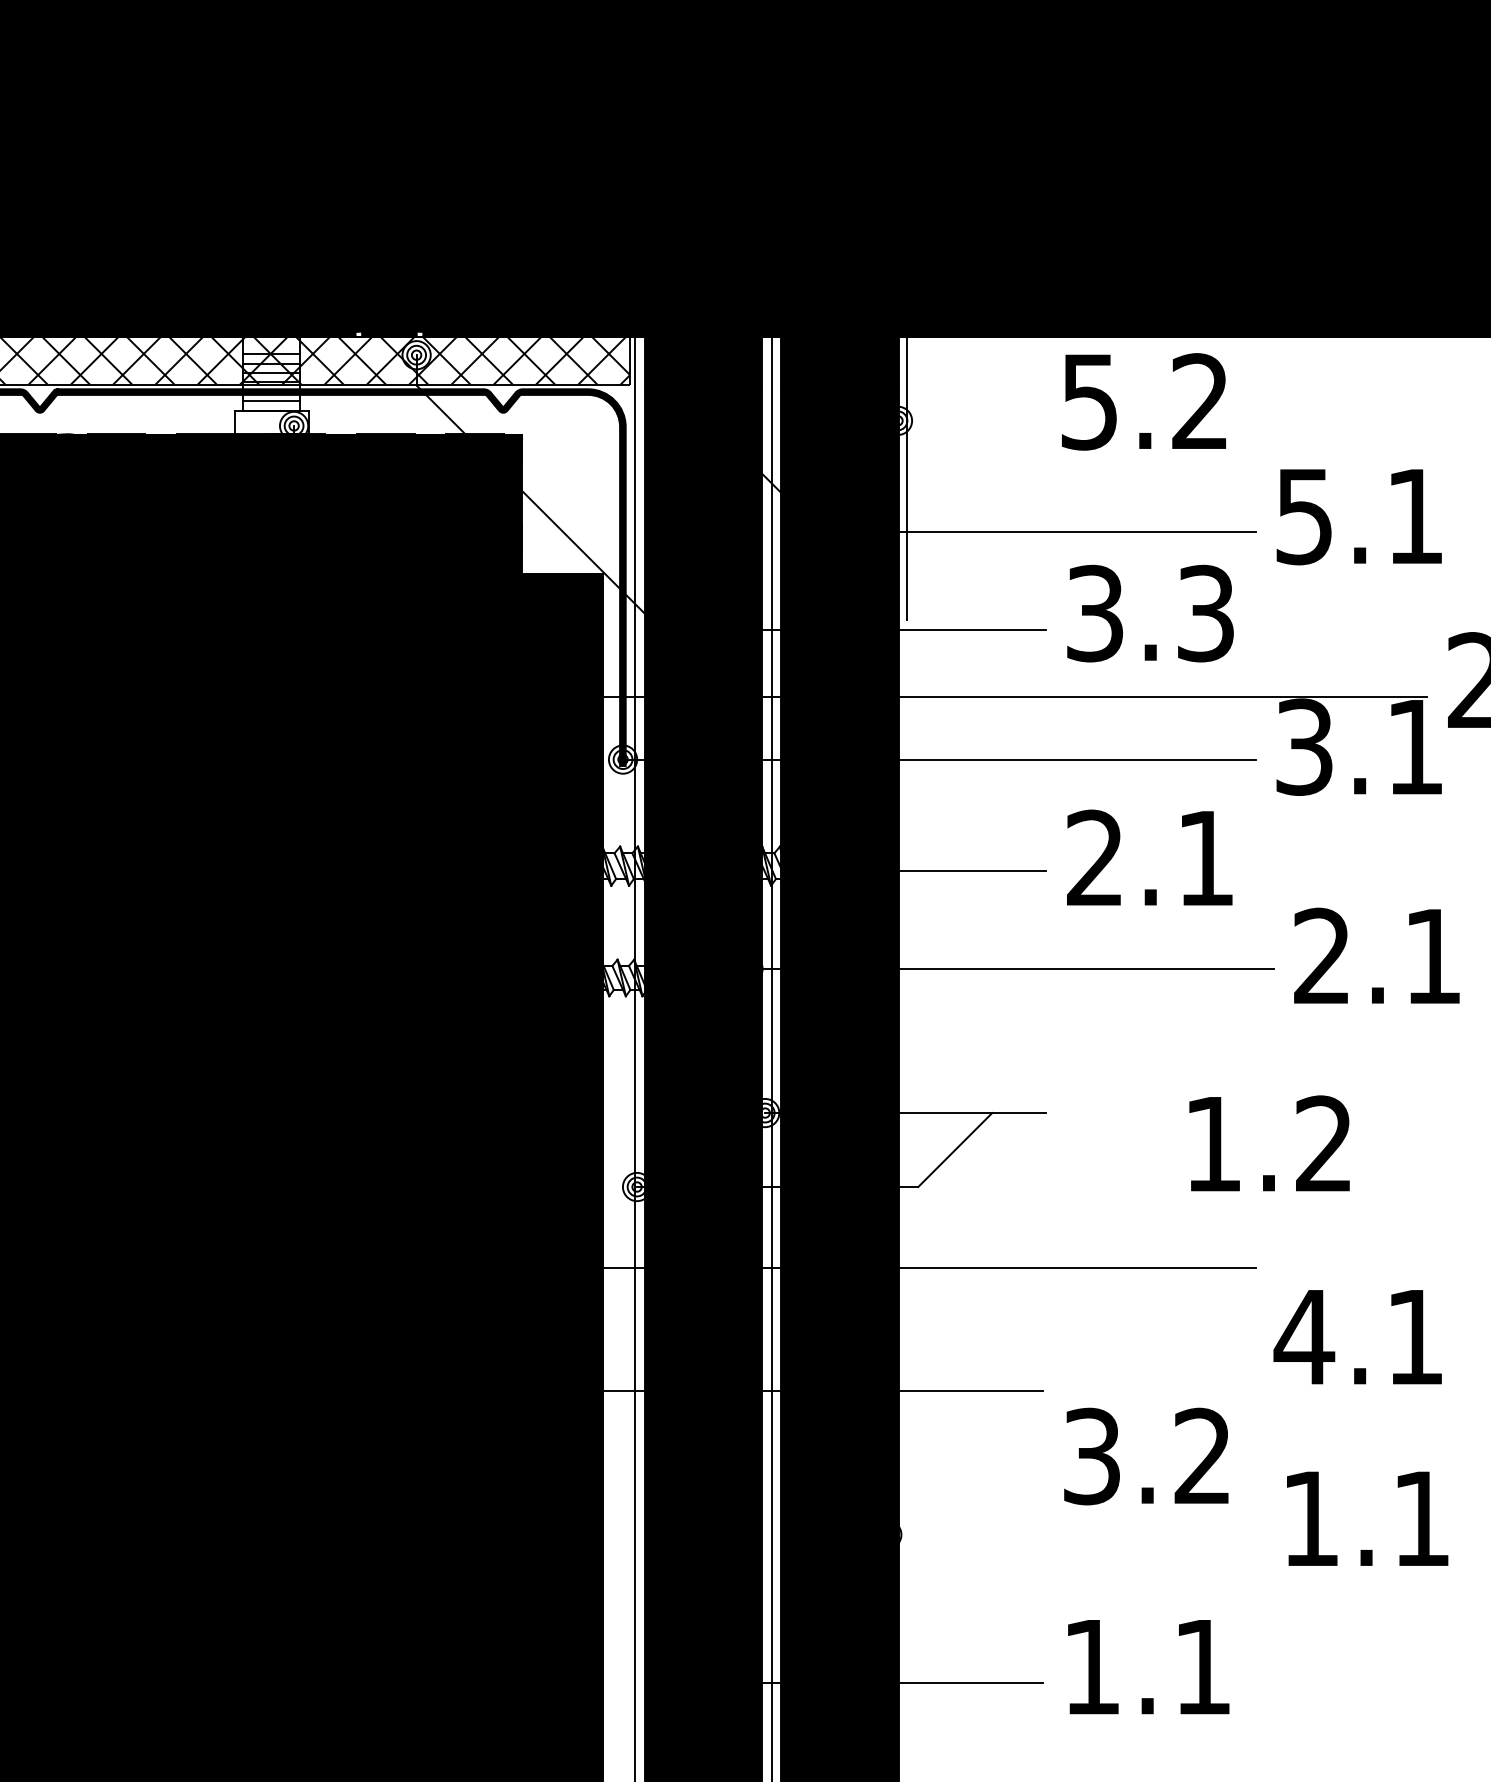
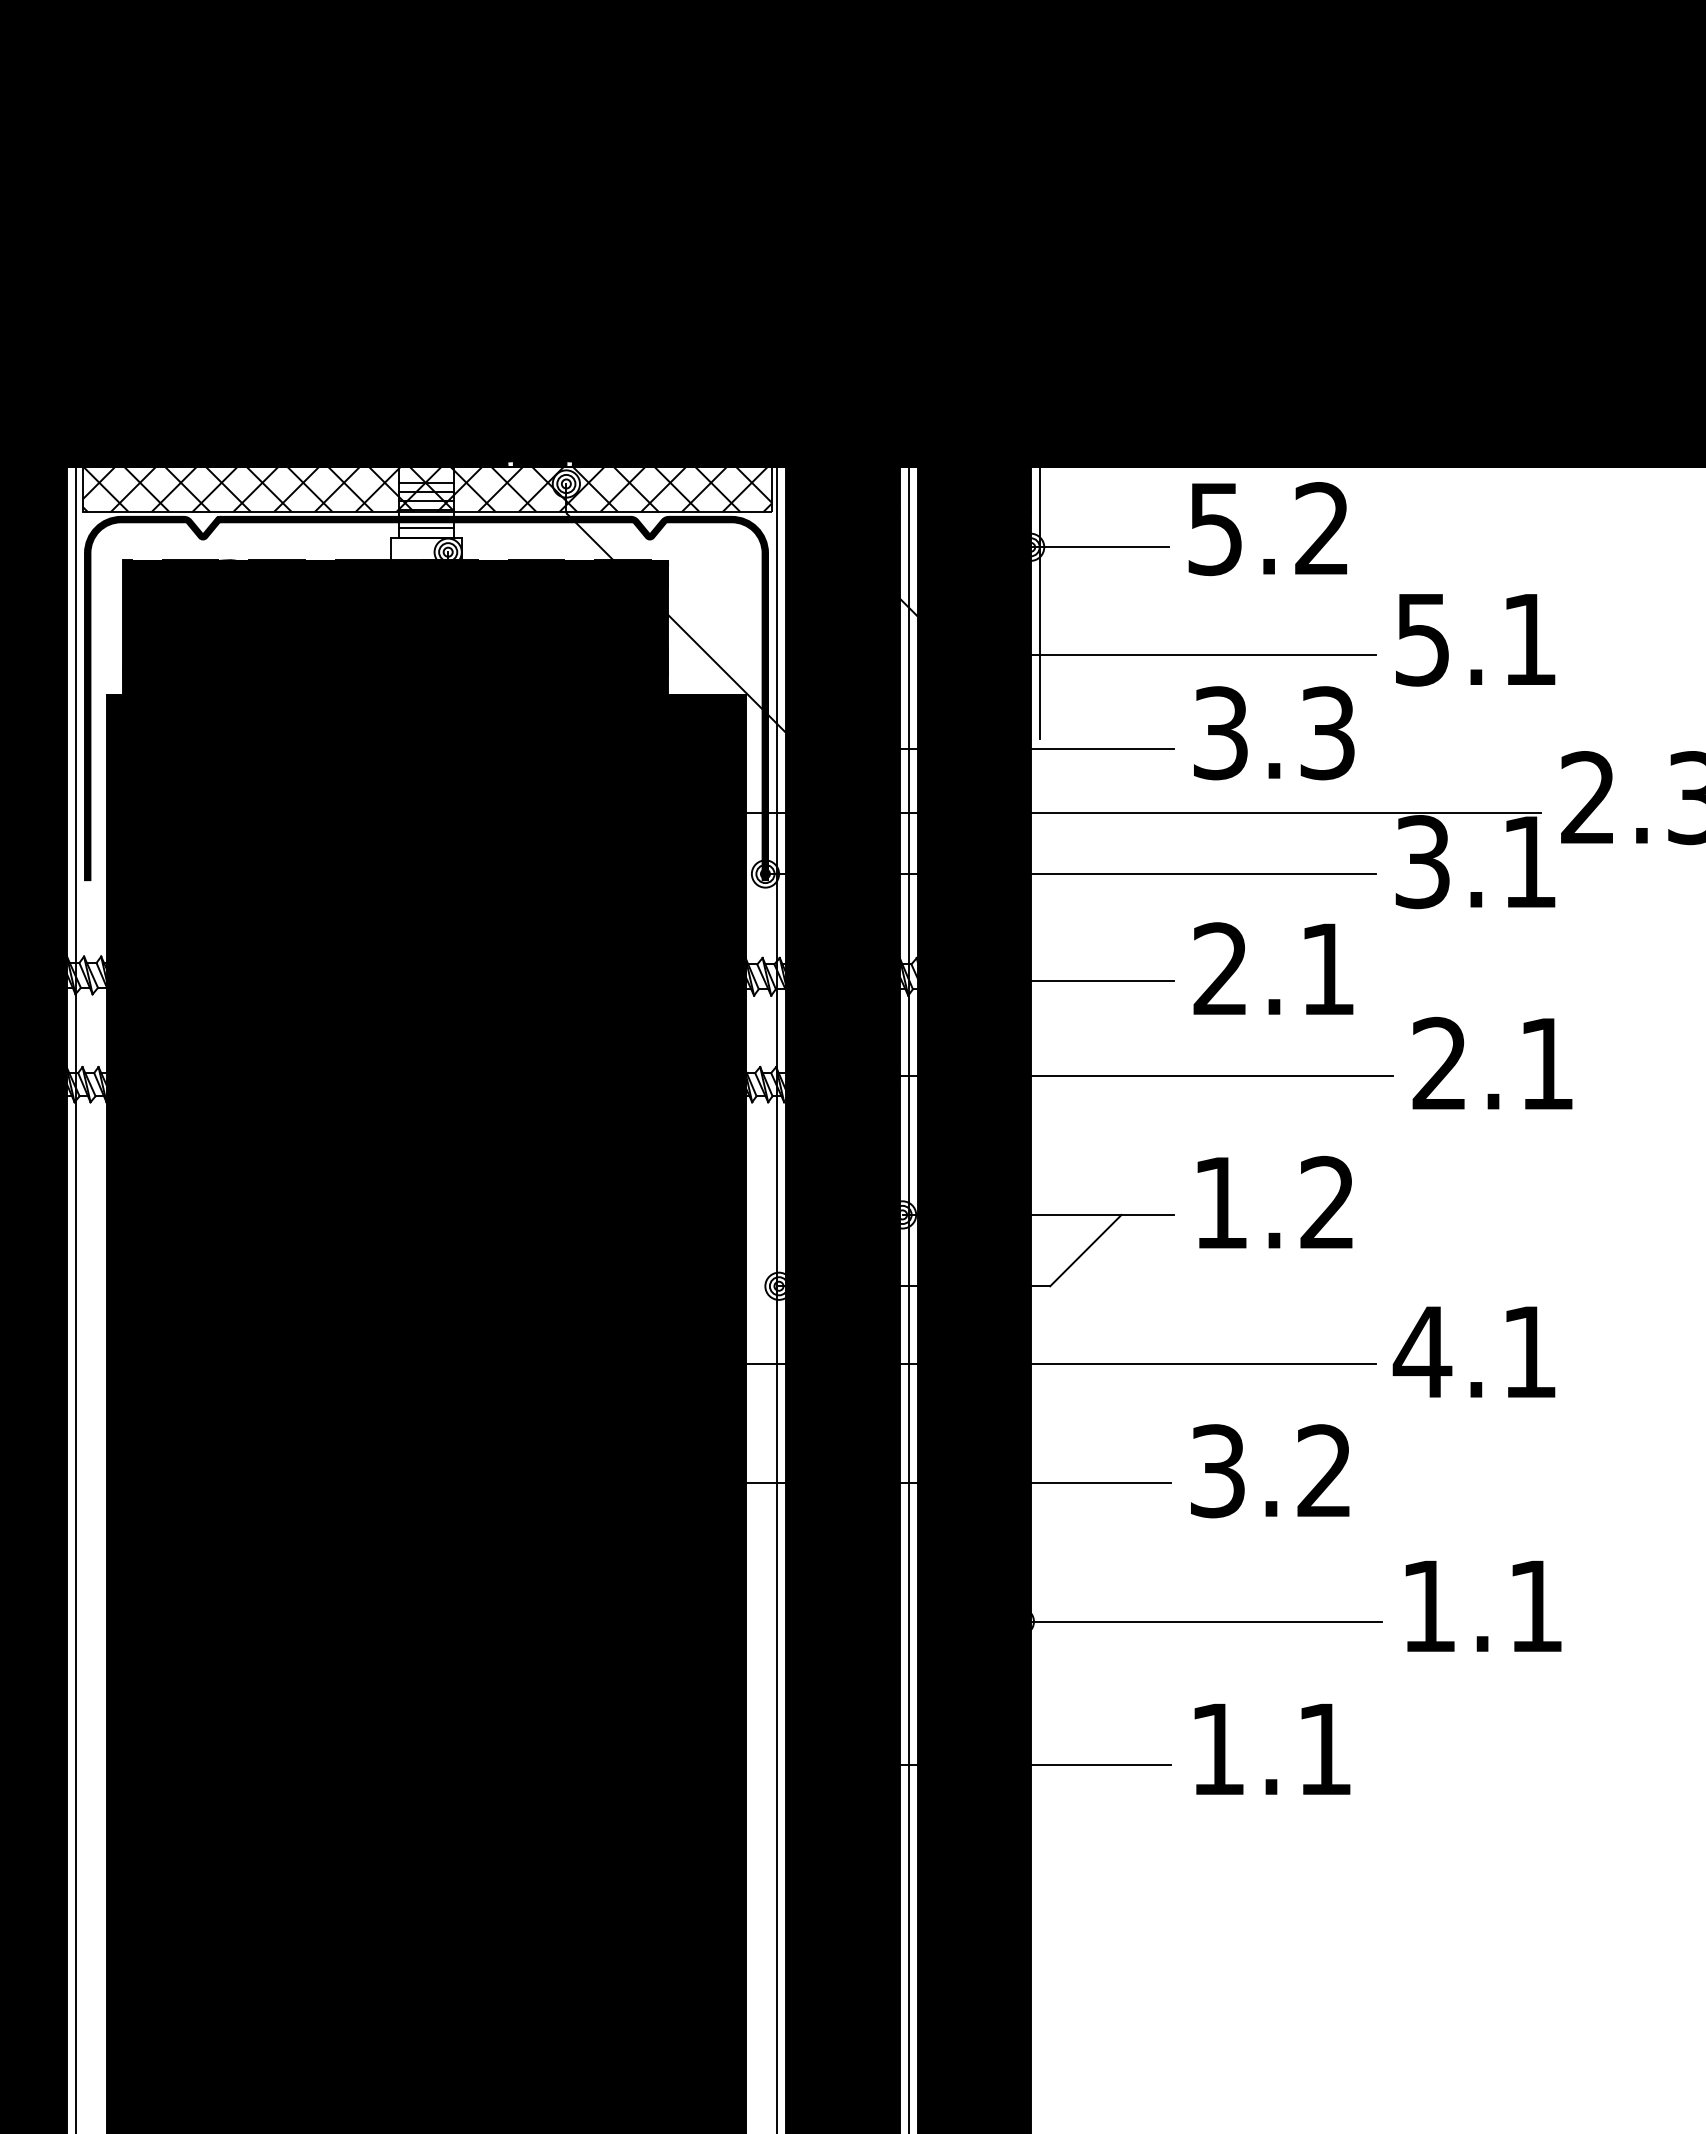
line: (969, 421) -> (1099, 547), added
text: (1269, 1142) -> (1274, 1201), moved
text: (1357, 1336) -> (1473, 1351), moved
text: (1146, 1456) -> (1270, 1471), moved
line: (1074, 1534) -> (1200, 1621), added

